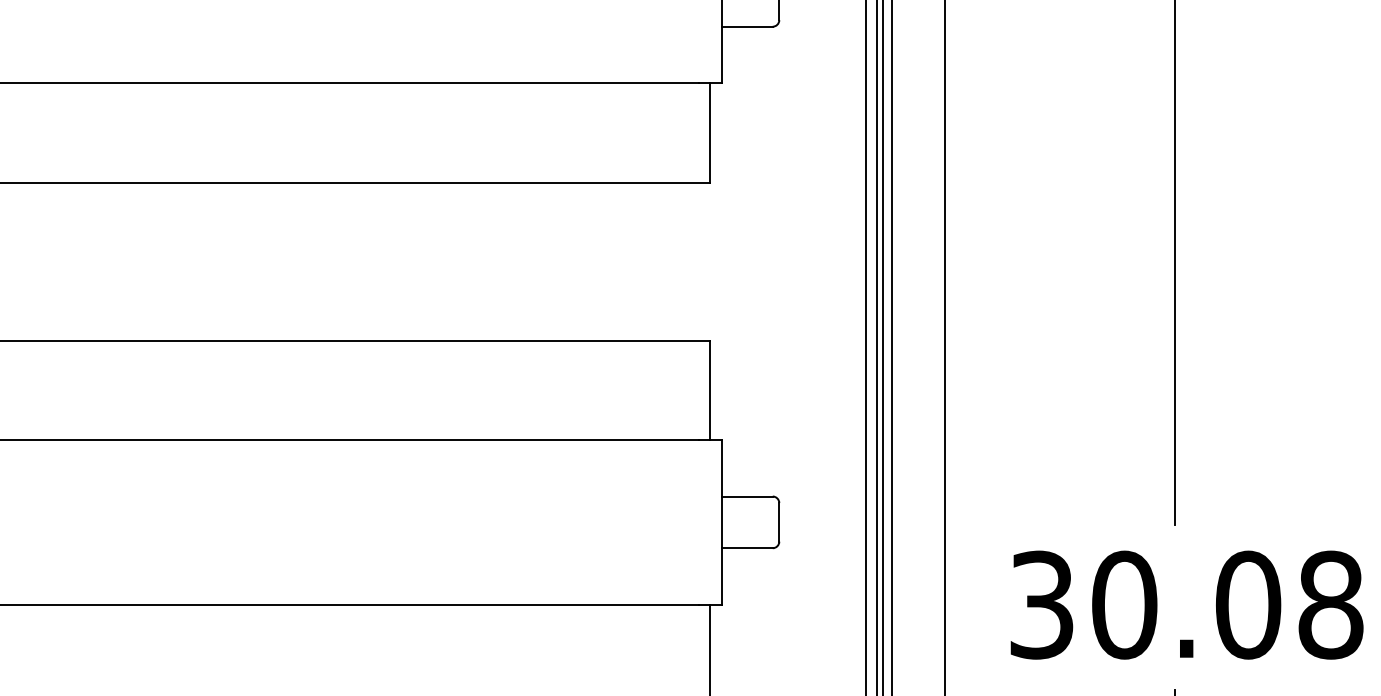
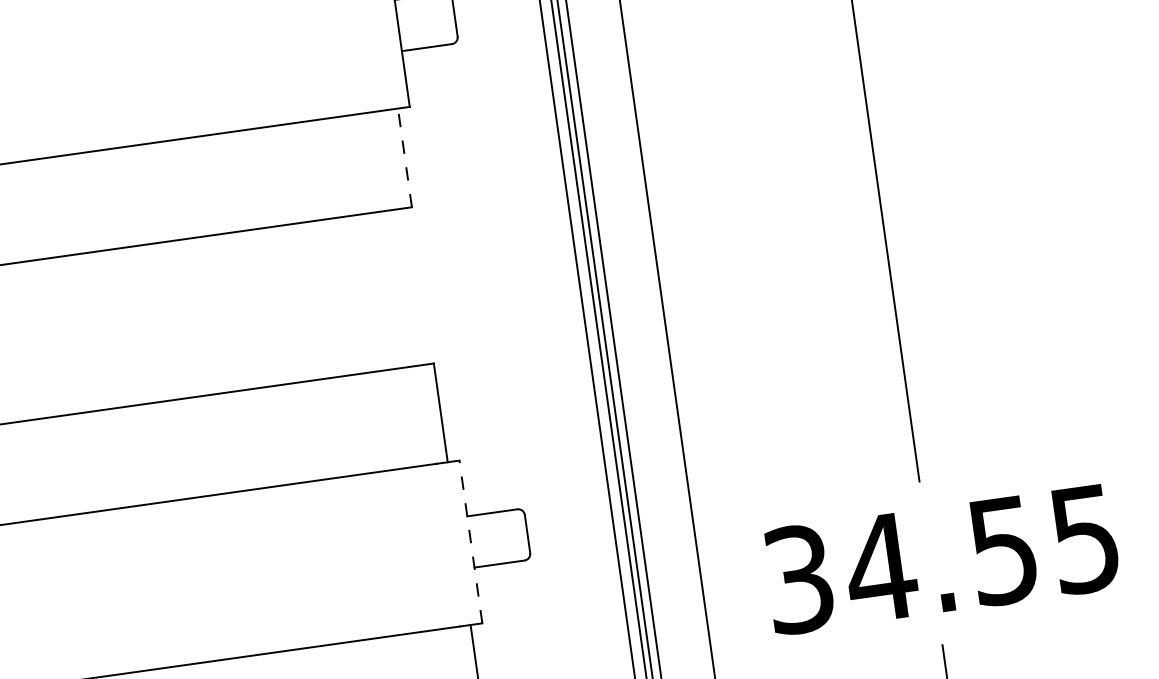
line: (710, 132) -> (405, 157), solid -> dashed
line: (722, 521) -> (471, 541), solid -> dashed
text: (1226, 604) -> (981, 553), 30.08 -> 34.55

